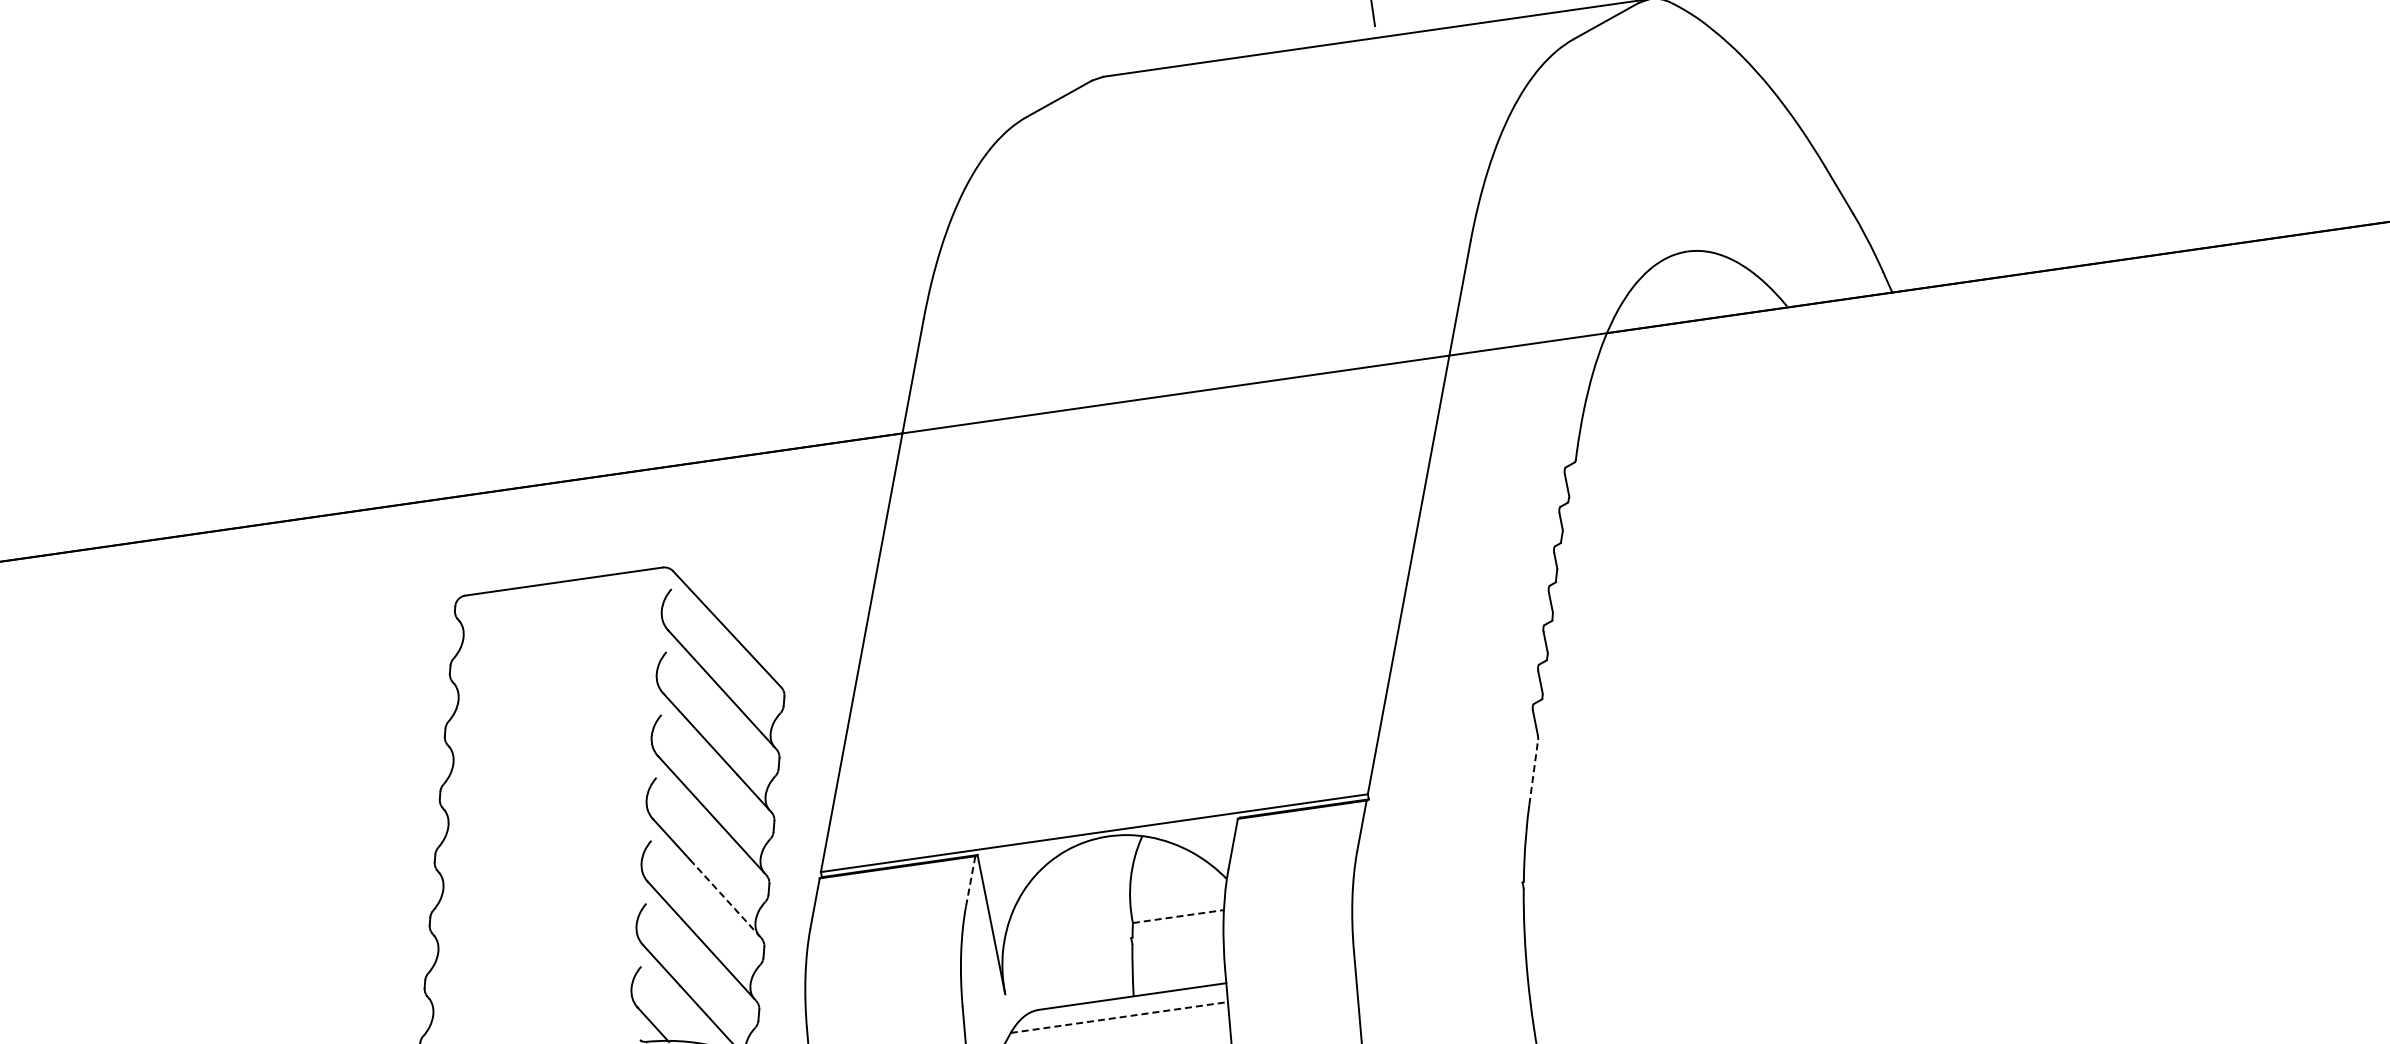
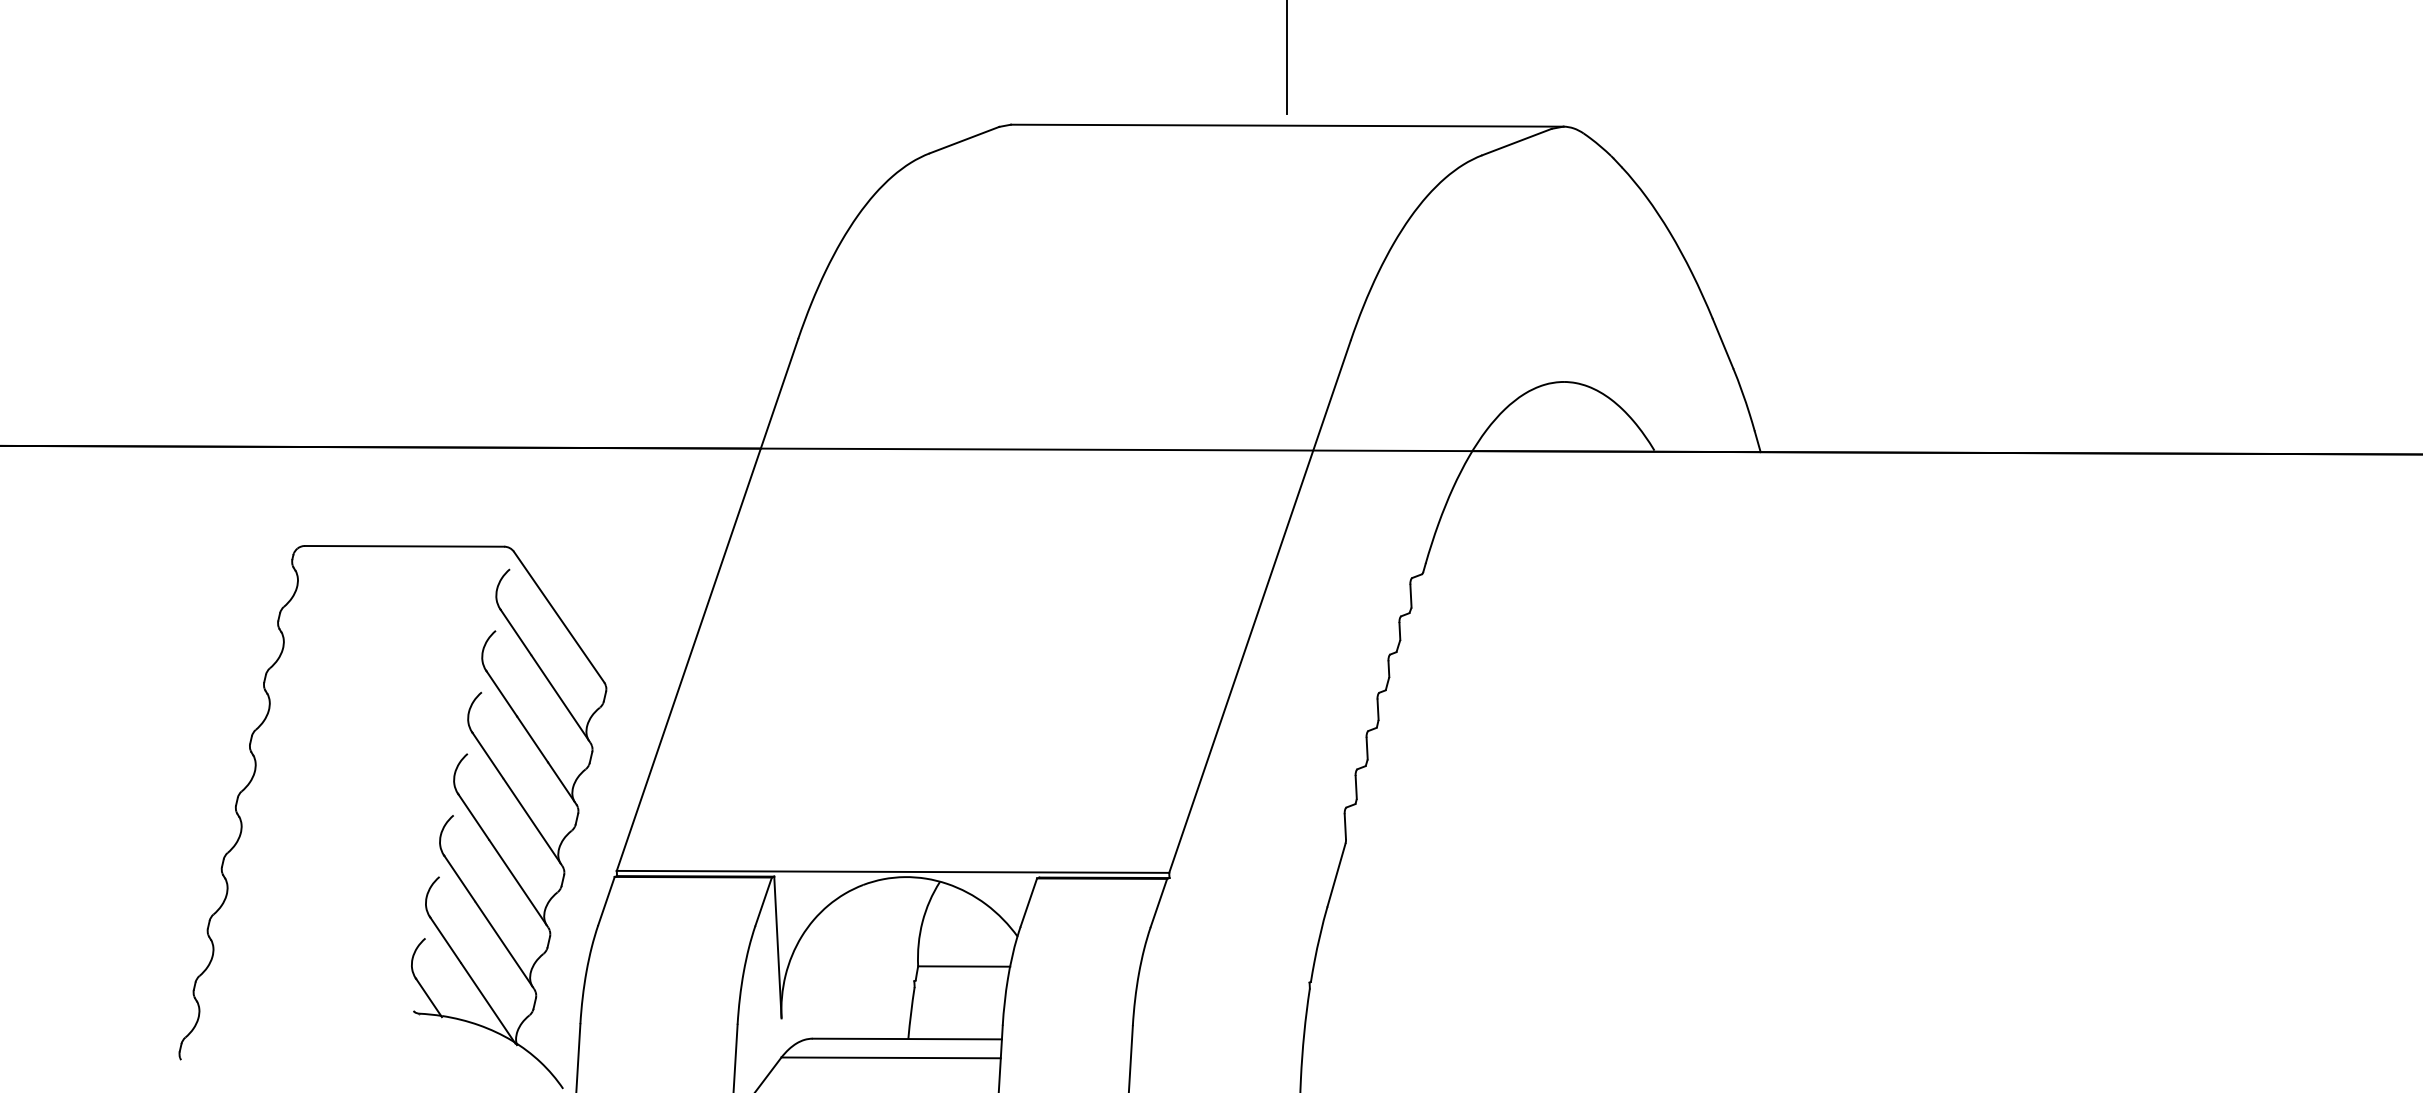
line: (1533, 772) -> (1336, 875), dashed -> solid
line: (970, 882) -> (763, 902), dashed -> solid
line: (725, 898) -> (518, 883), dashed -> solid
line: (1178, 916) -> (964, 966), dashed -> solid
line: (1119, 1017) -> (891, 1057), dashed -> solid

